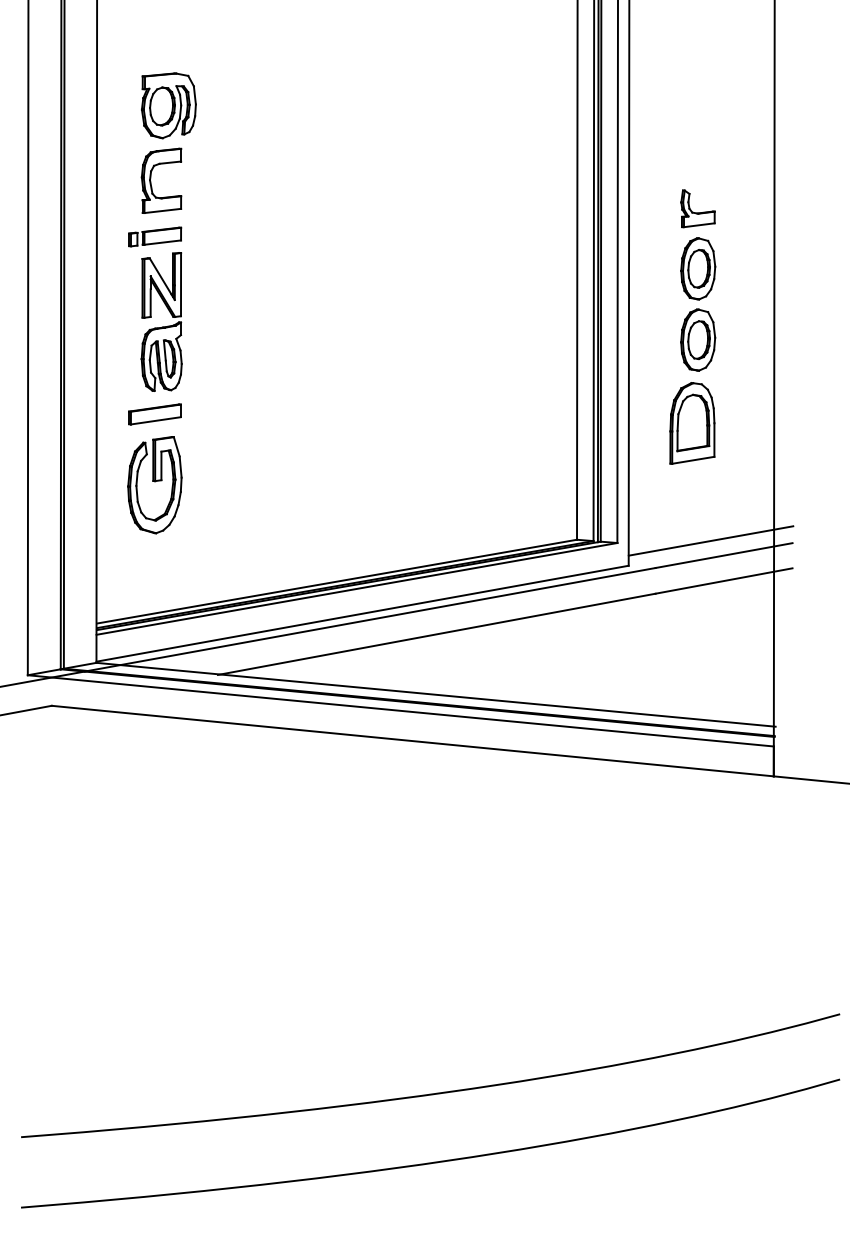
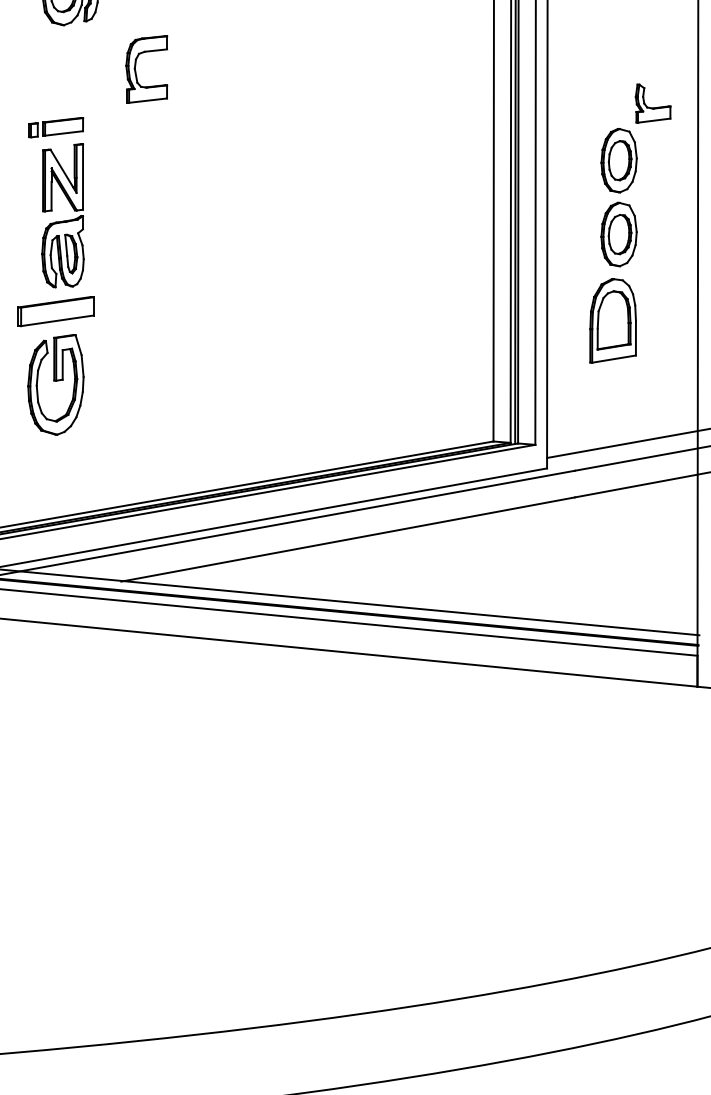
part: (151, 181) -> (136, 70), moved
part: (697, 208) -> (652, 103), moved
part: (154, 414) -> (55, 311), size x1.4

